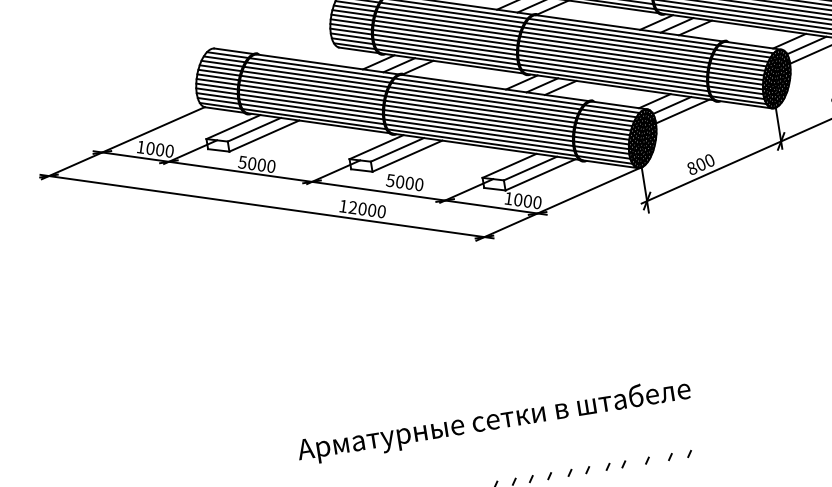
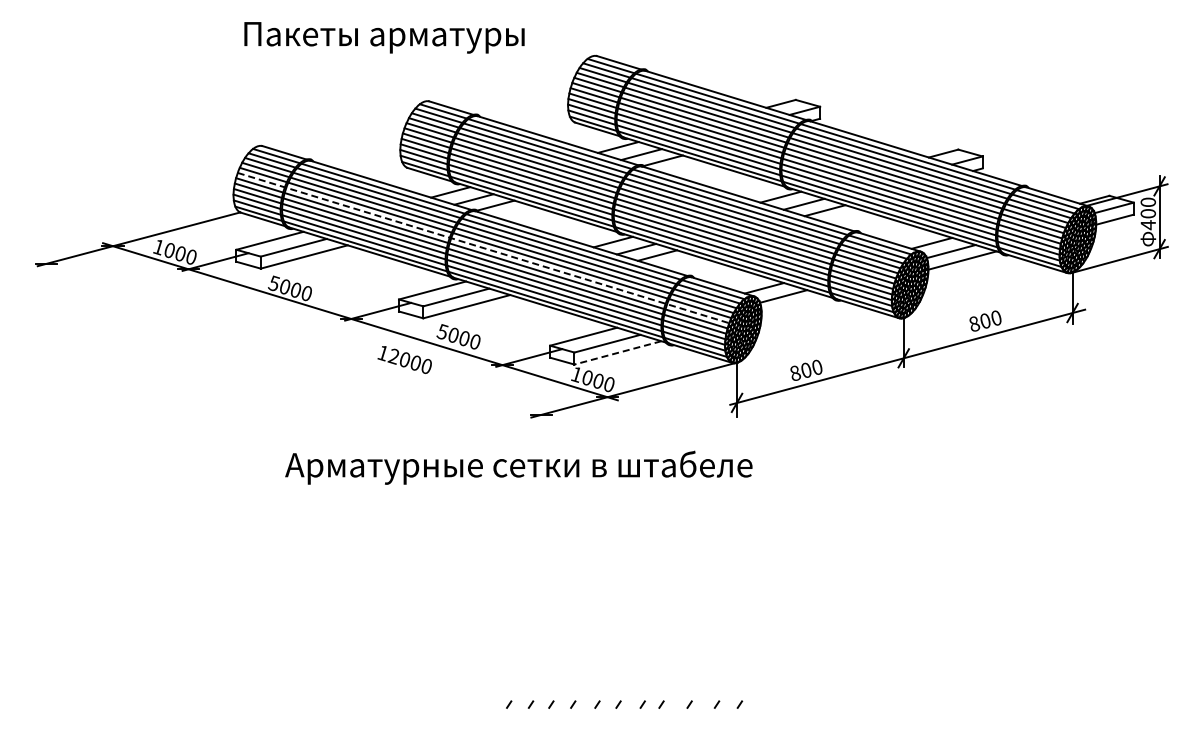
line: (413, 105) -> (483, 248), solid -> dashed
line: (682, 111) -> (794, 305), removed
line: (540, 175) -> (617, 353), solid -> dashed
line: (266, 206) -> (293, 339), removed
text: (493, 421) -> (518, 467), moved

